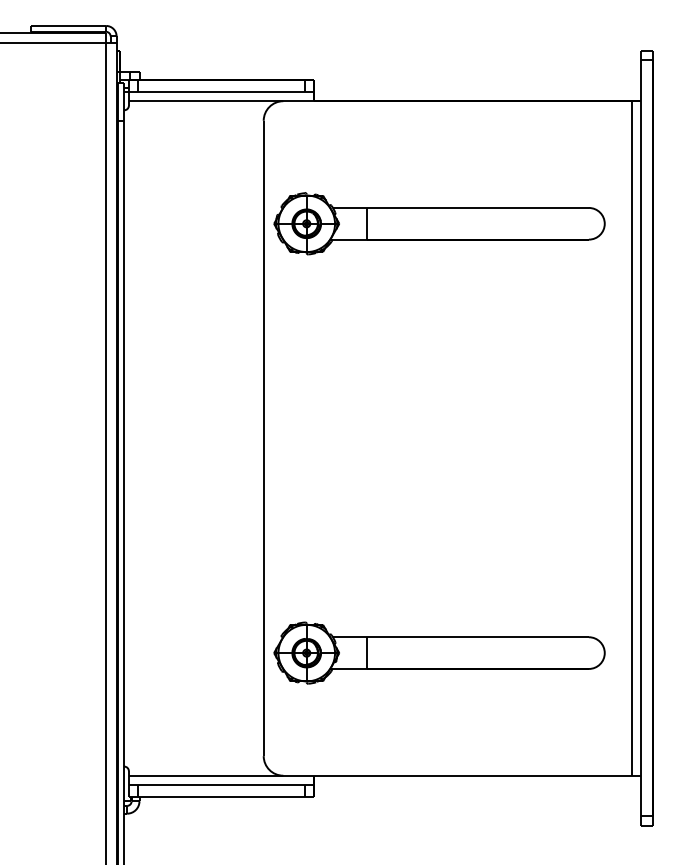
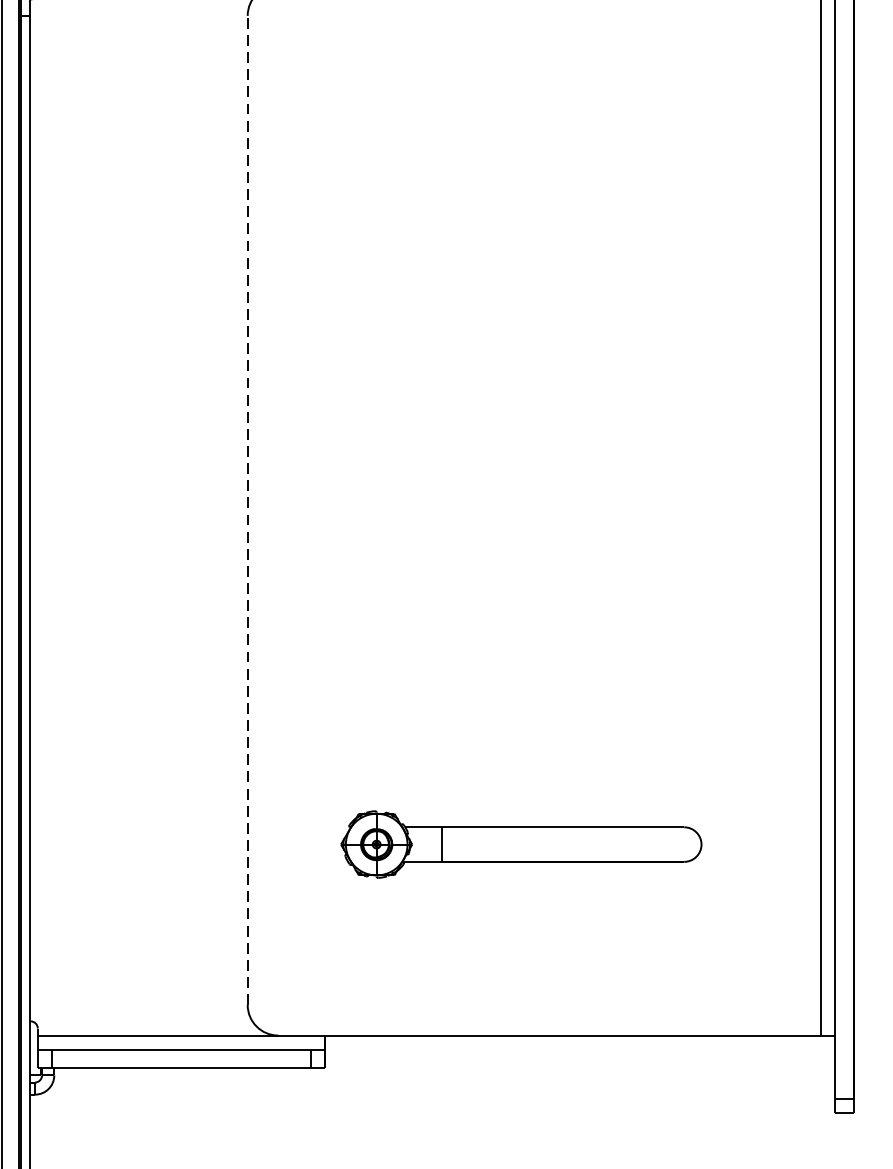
part: (439, 223) -> (521, 175), removed
line: (263, 438) -> (247, 510), solid -> dashed
part: (439, 652) -> (521, 843), size x0.7

